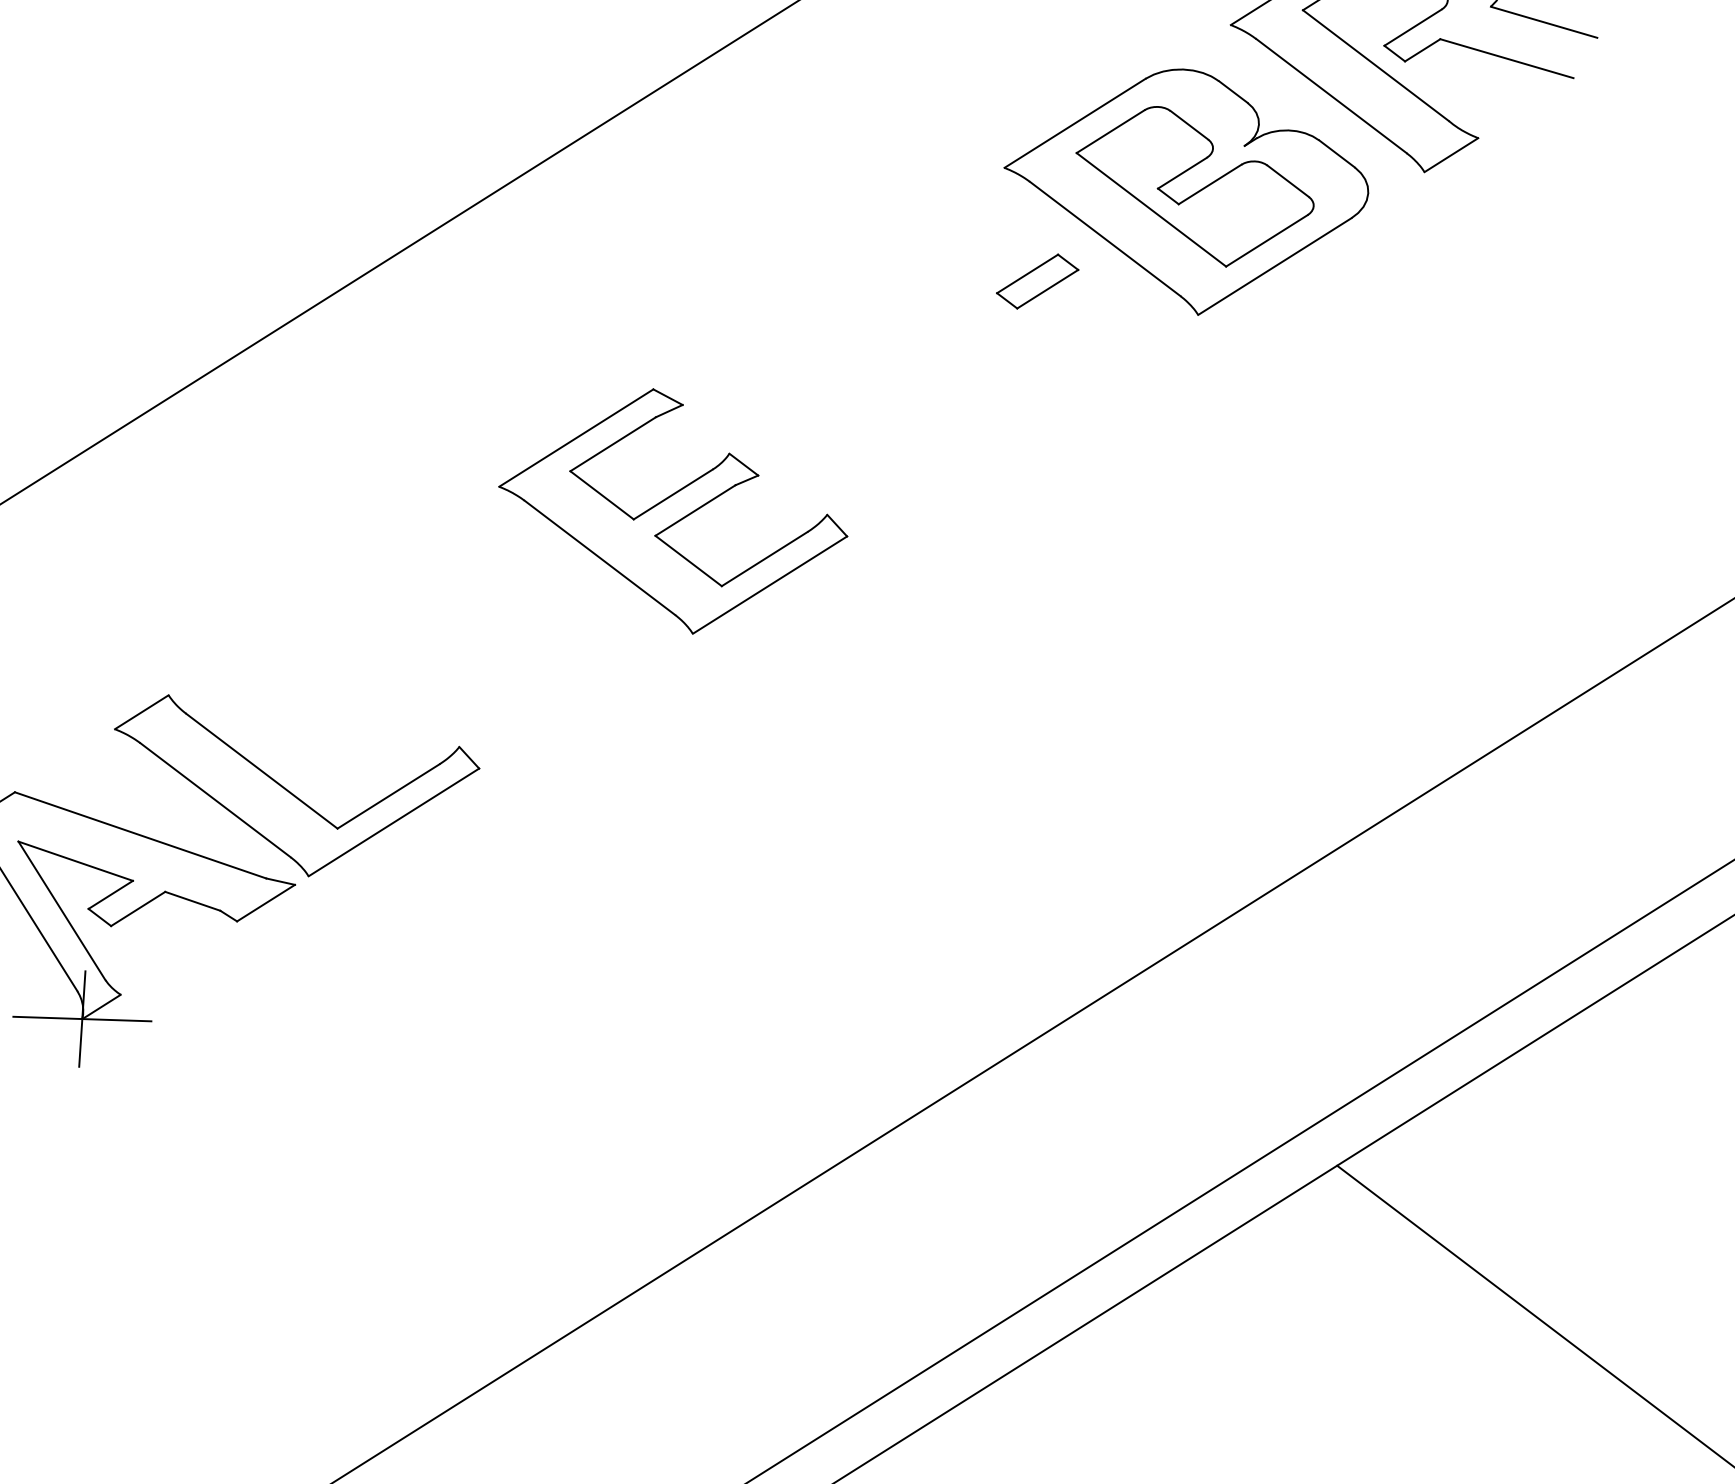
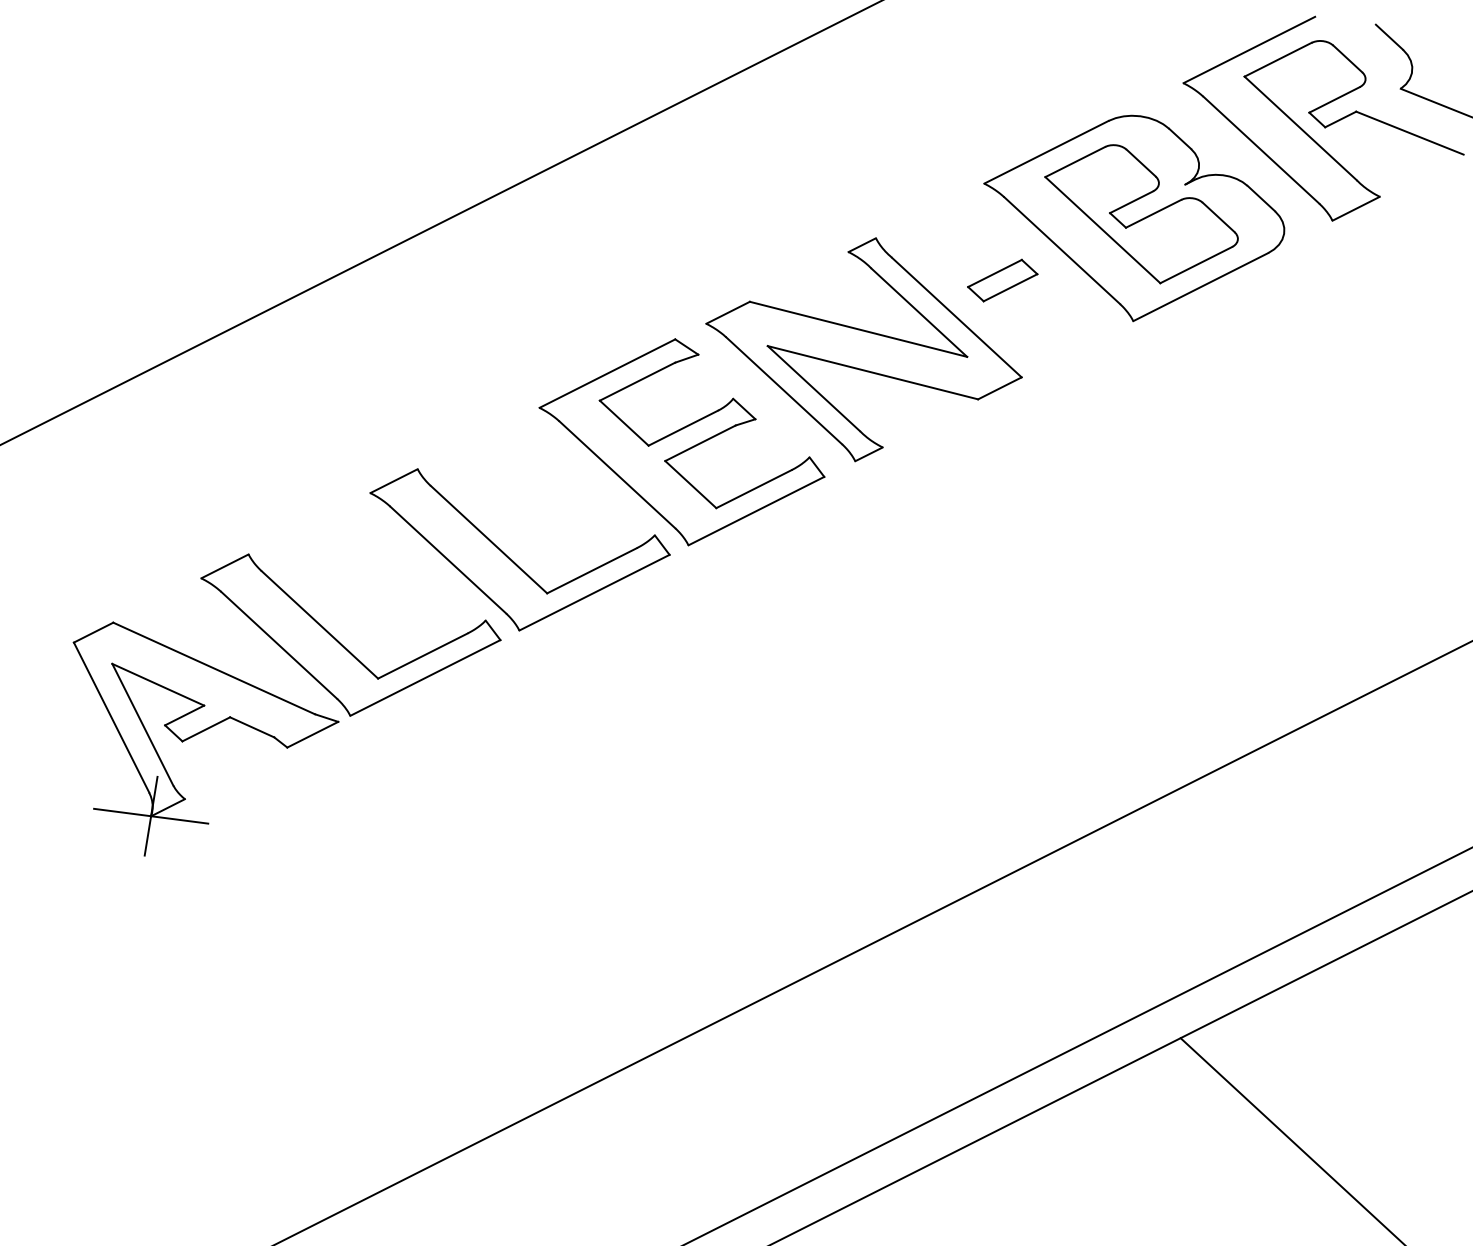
part: (879, 379) -> (863, 349), added
part: (485, 672) -> (513, 560), added

